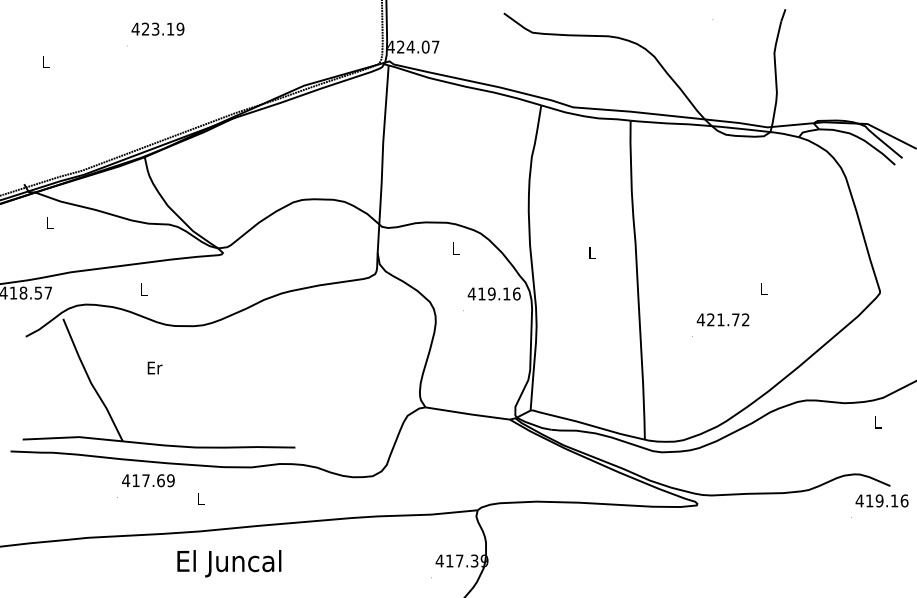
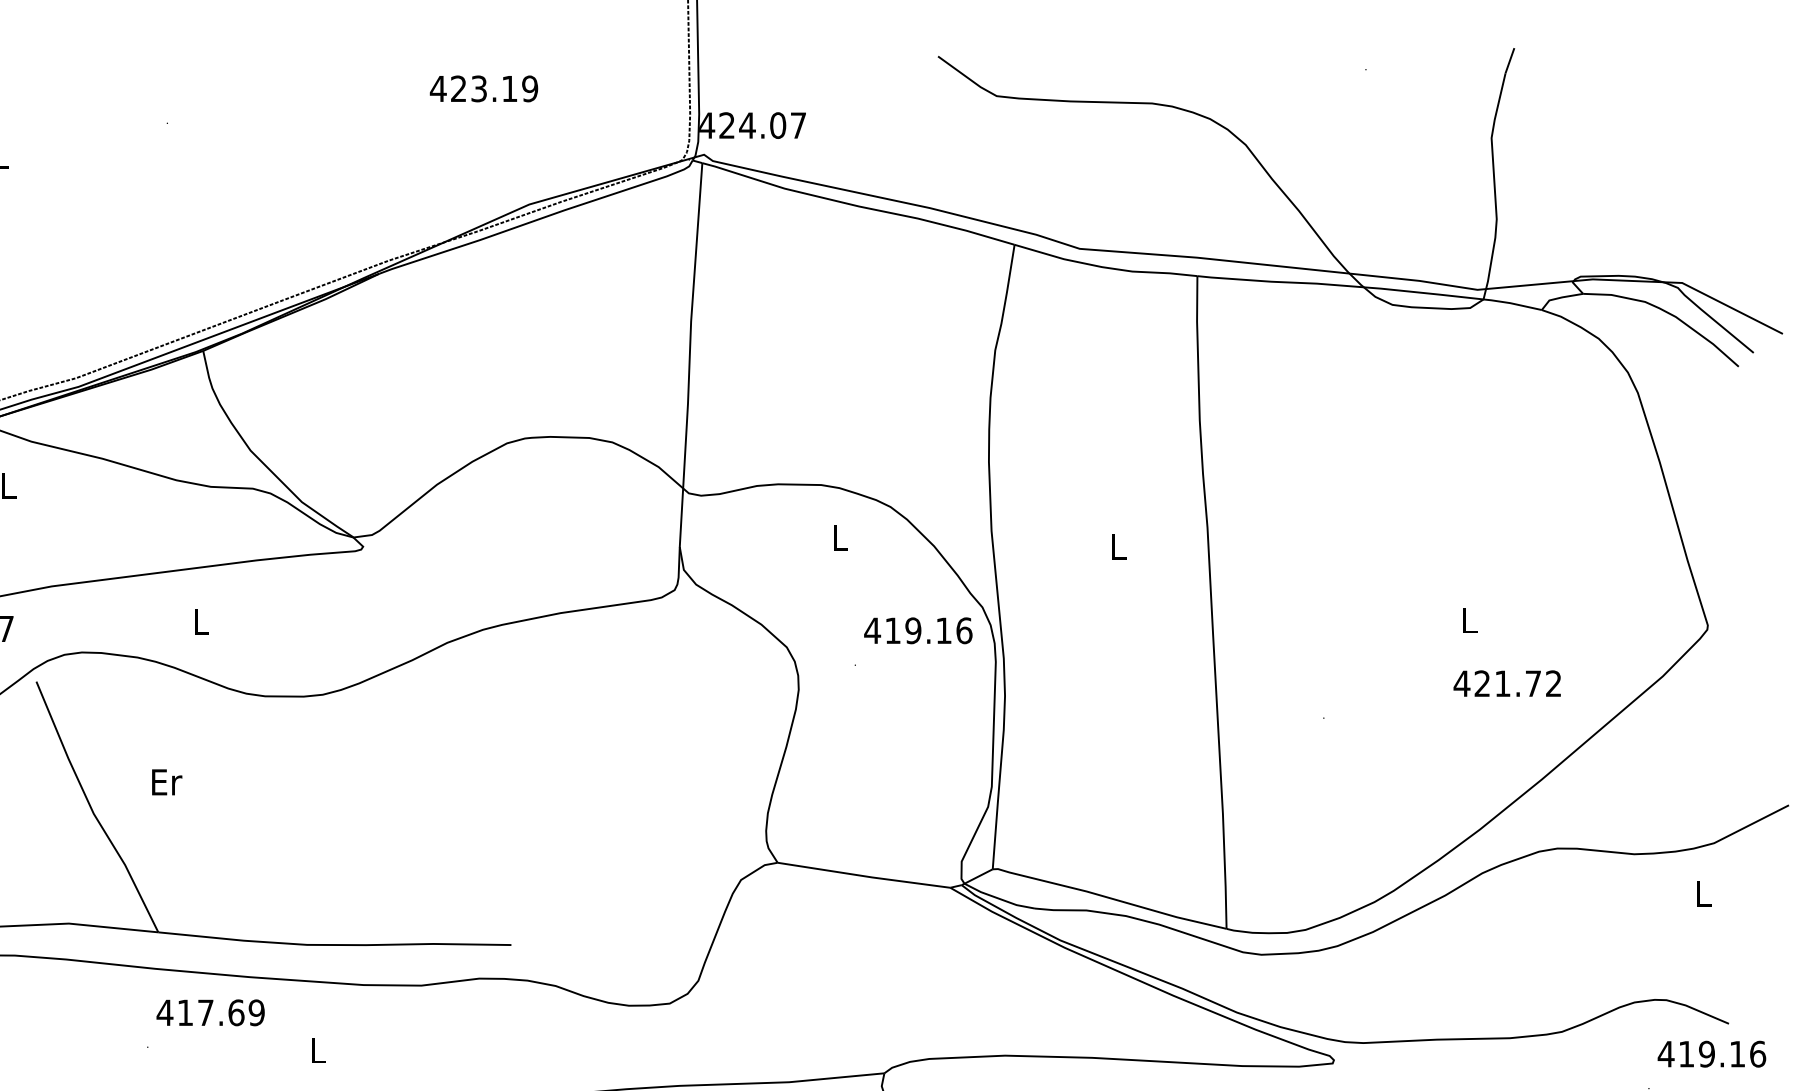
text: (157, 28) -> (482, 87), moved
text: (722, 319) -> (1506, 682), moved
text: (154, 367) -> (165, 781), moved

